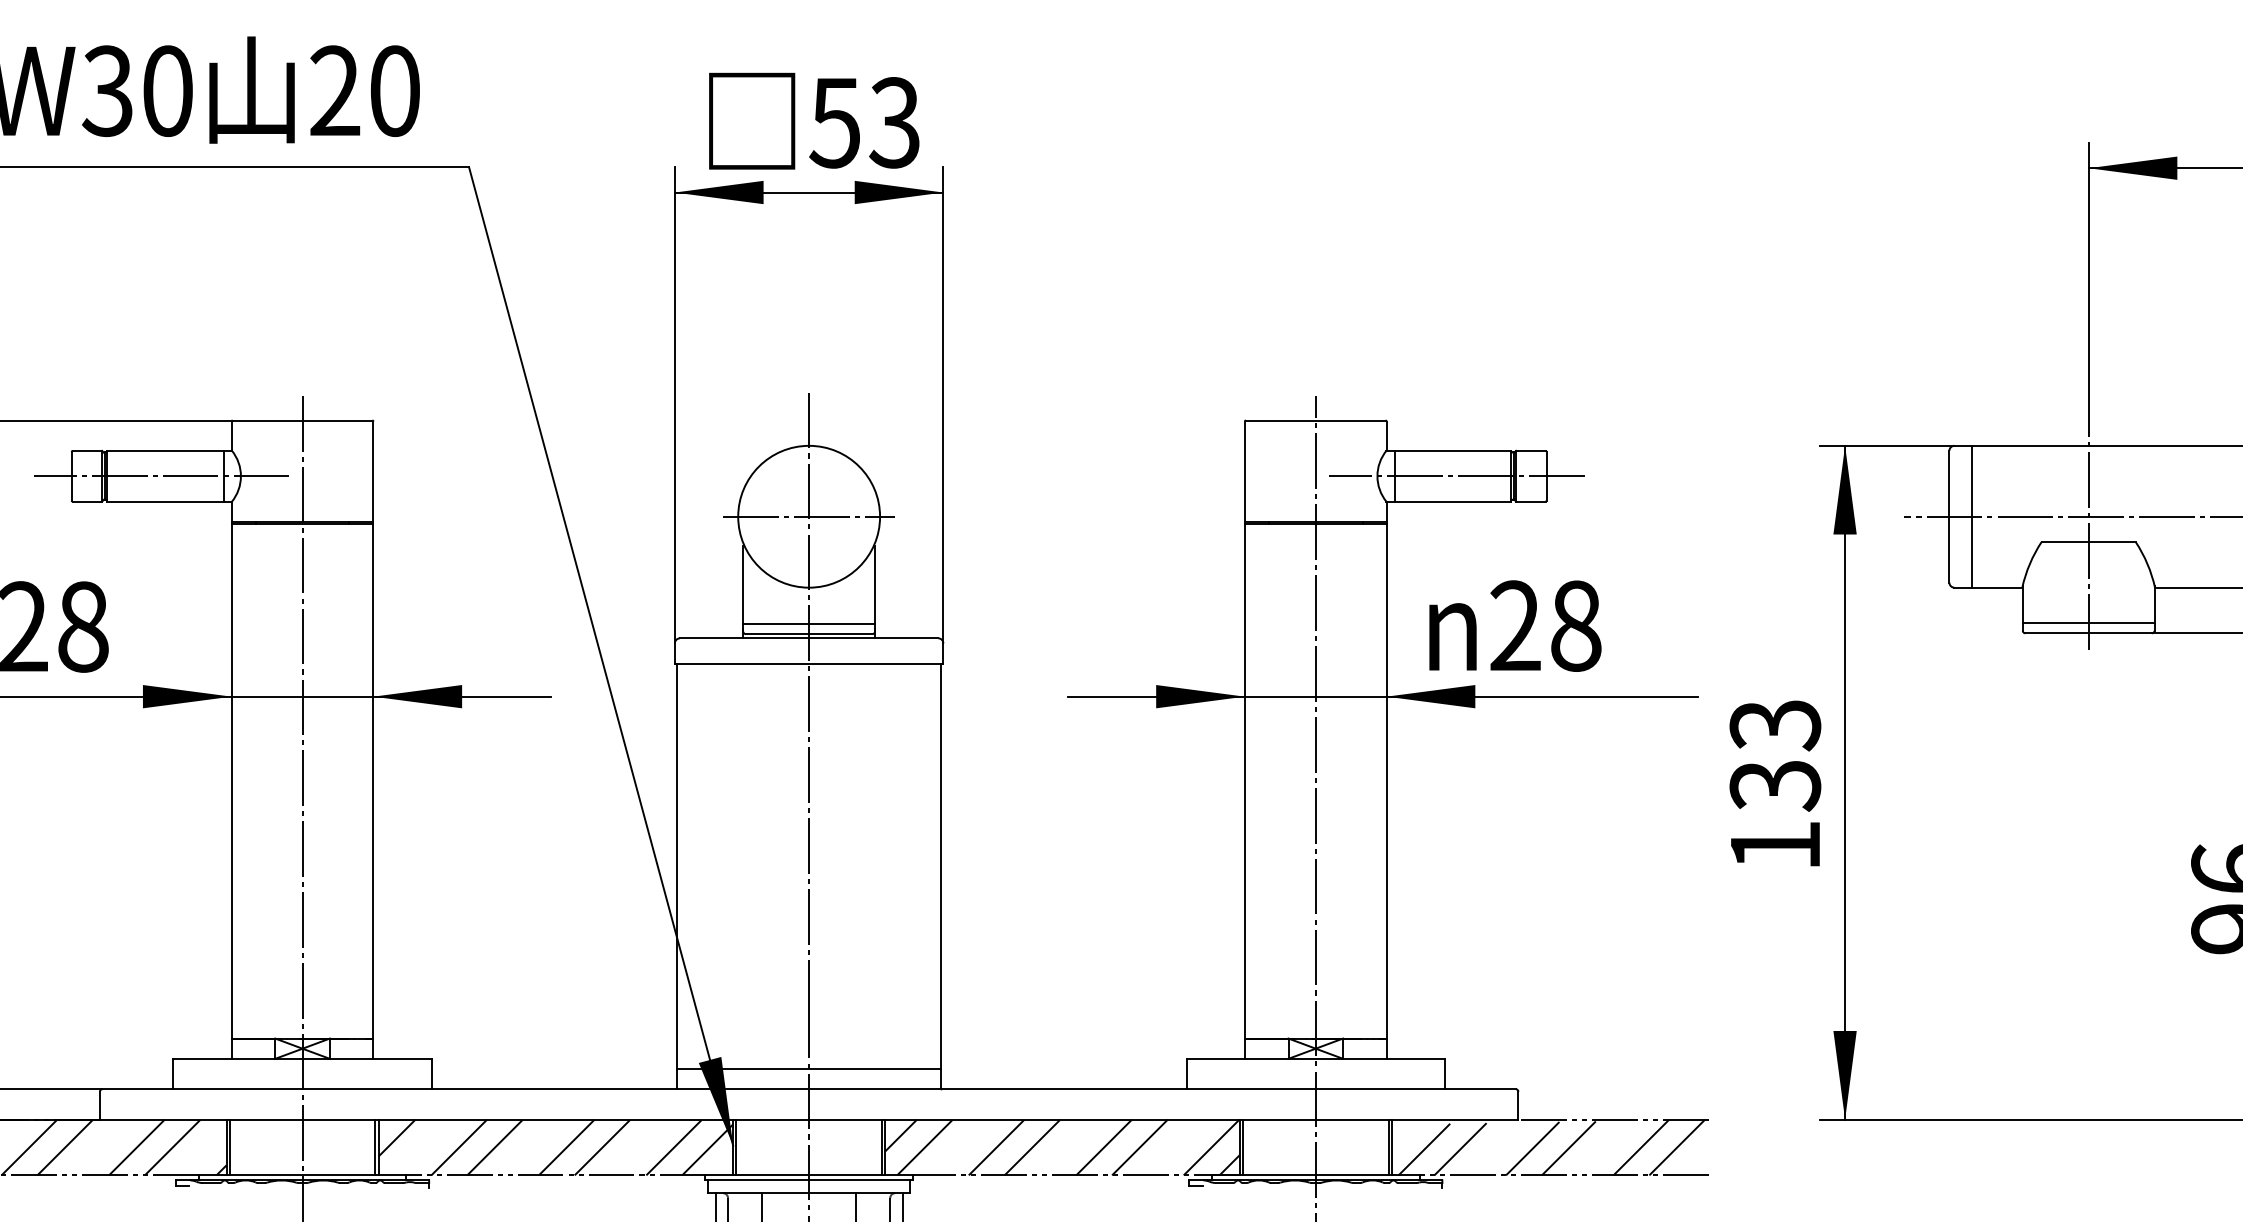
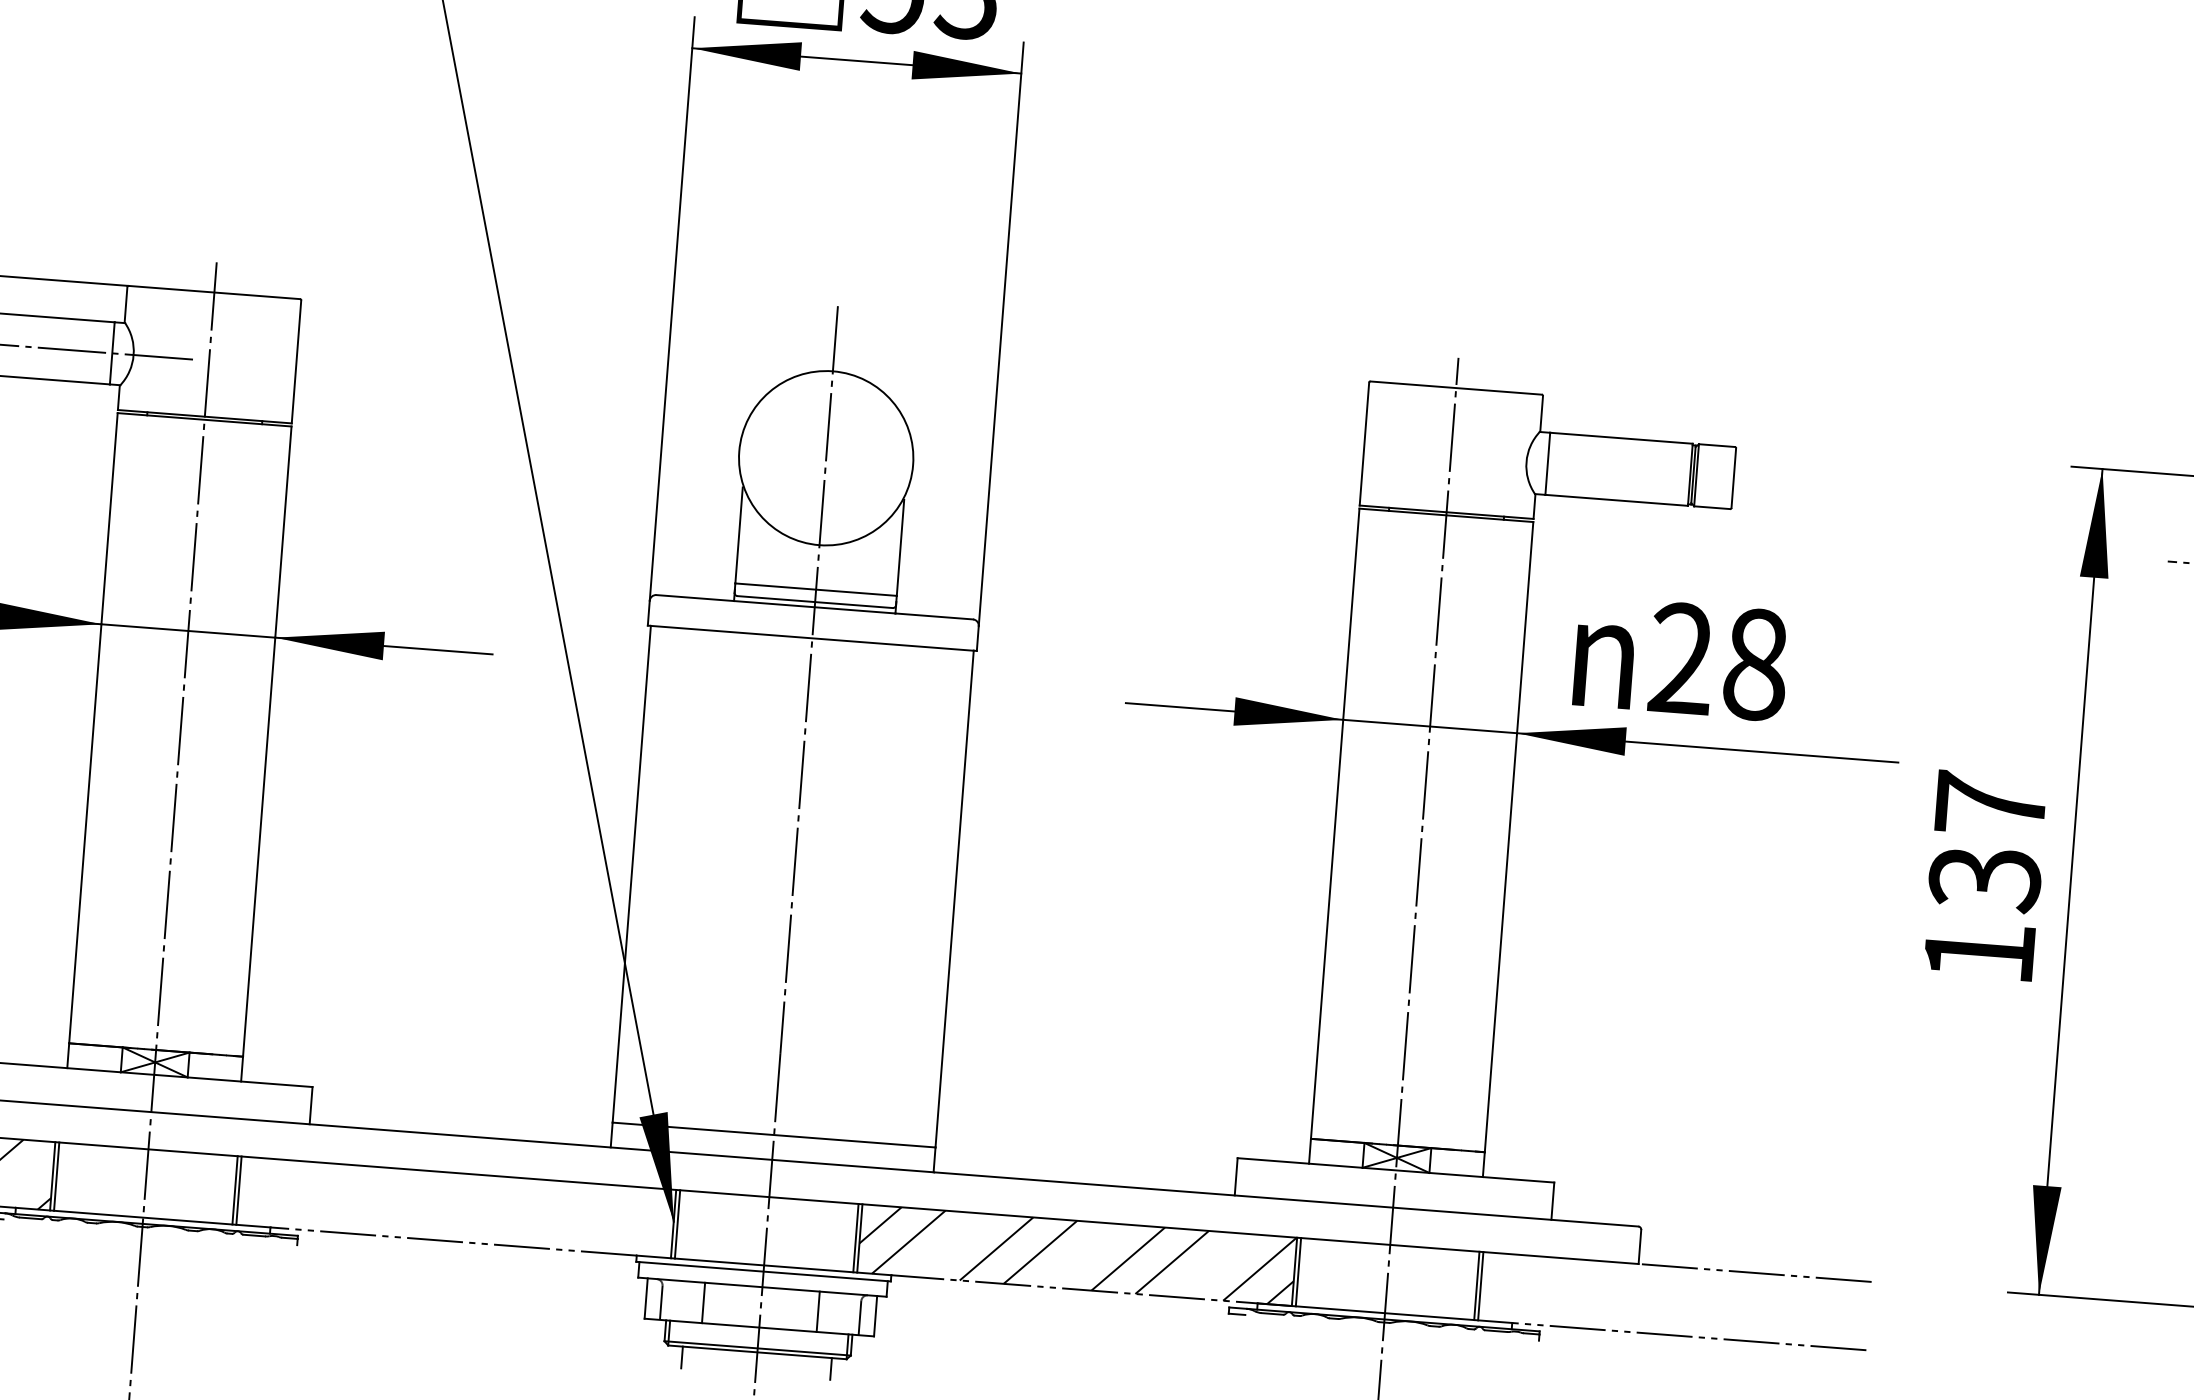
line: (1456, 476) -> (1623, 469), removed
line: (809, 516) -> (826, 457), removed
text: (1775, 725) -> (1990, 805), 133 -> 137
hatch: (555, 1147) -> (455, 1207), removed
hatch: (1551, 1147) -> (1676, 1301), removed

